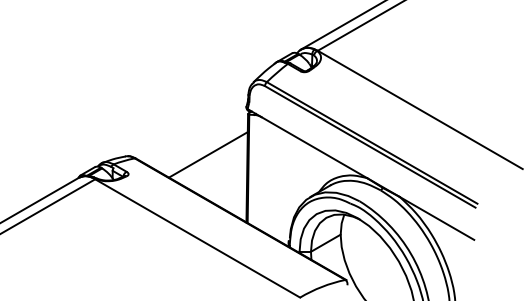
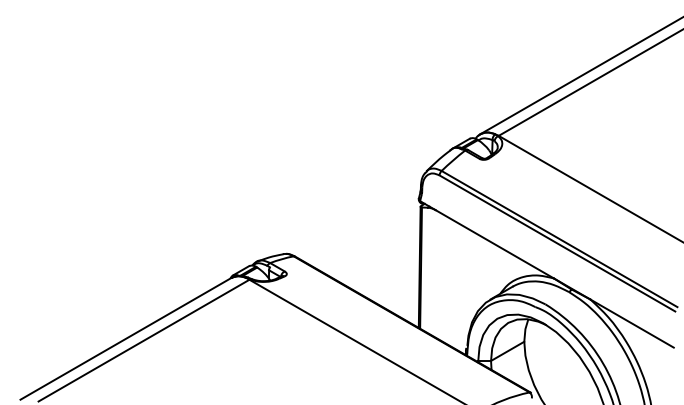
line: (208, 154) -> (376, 251), removed

